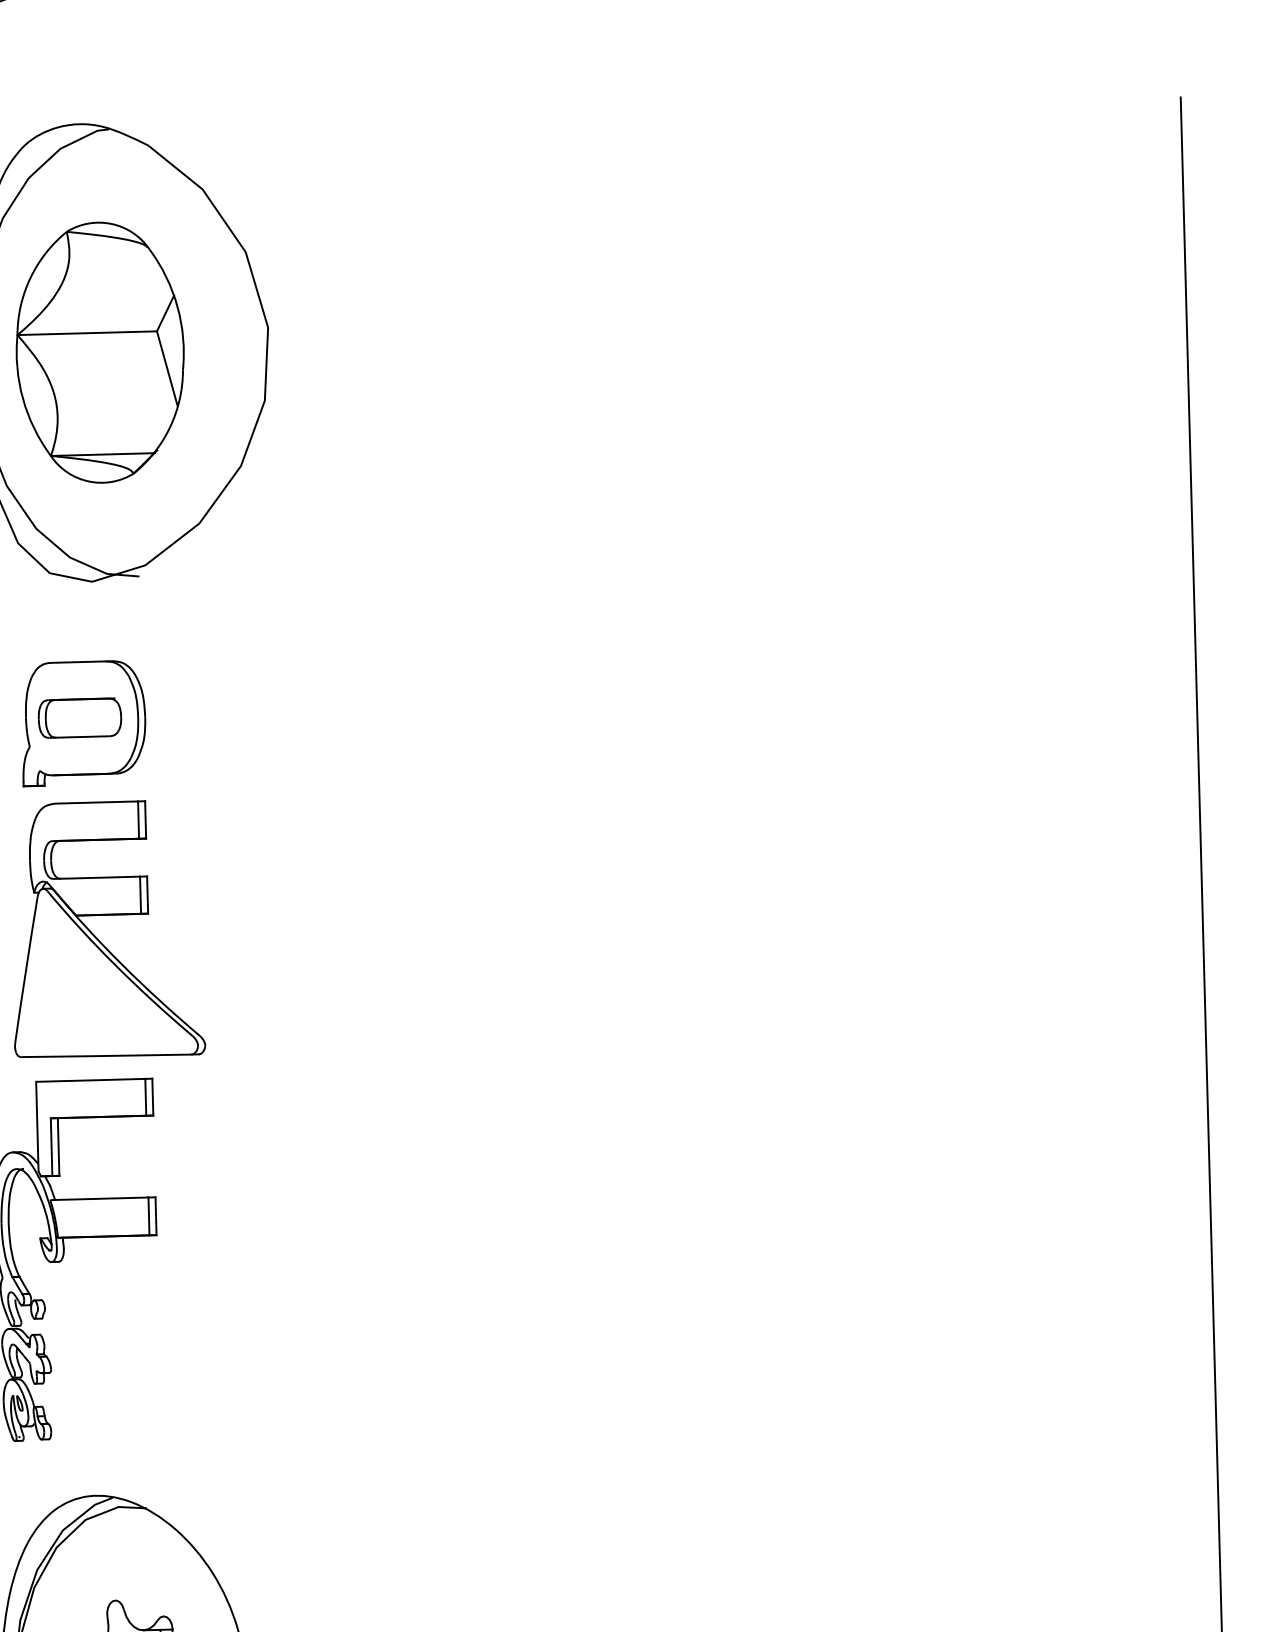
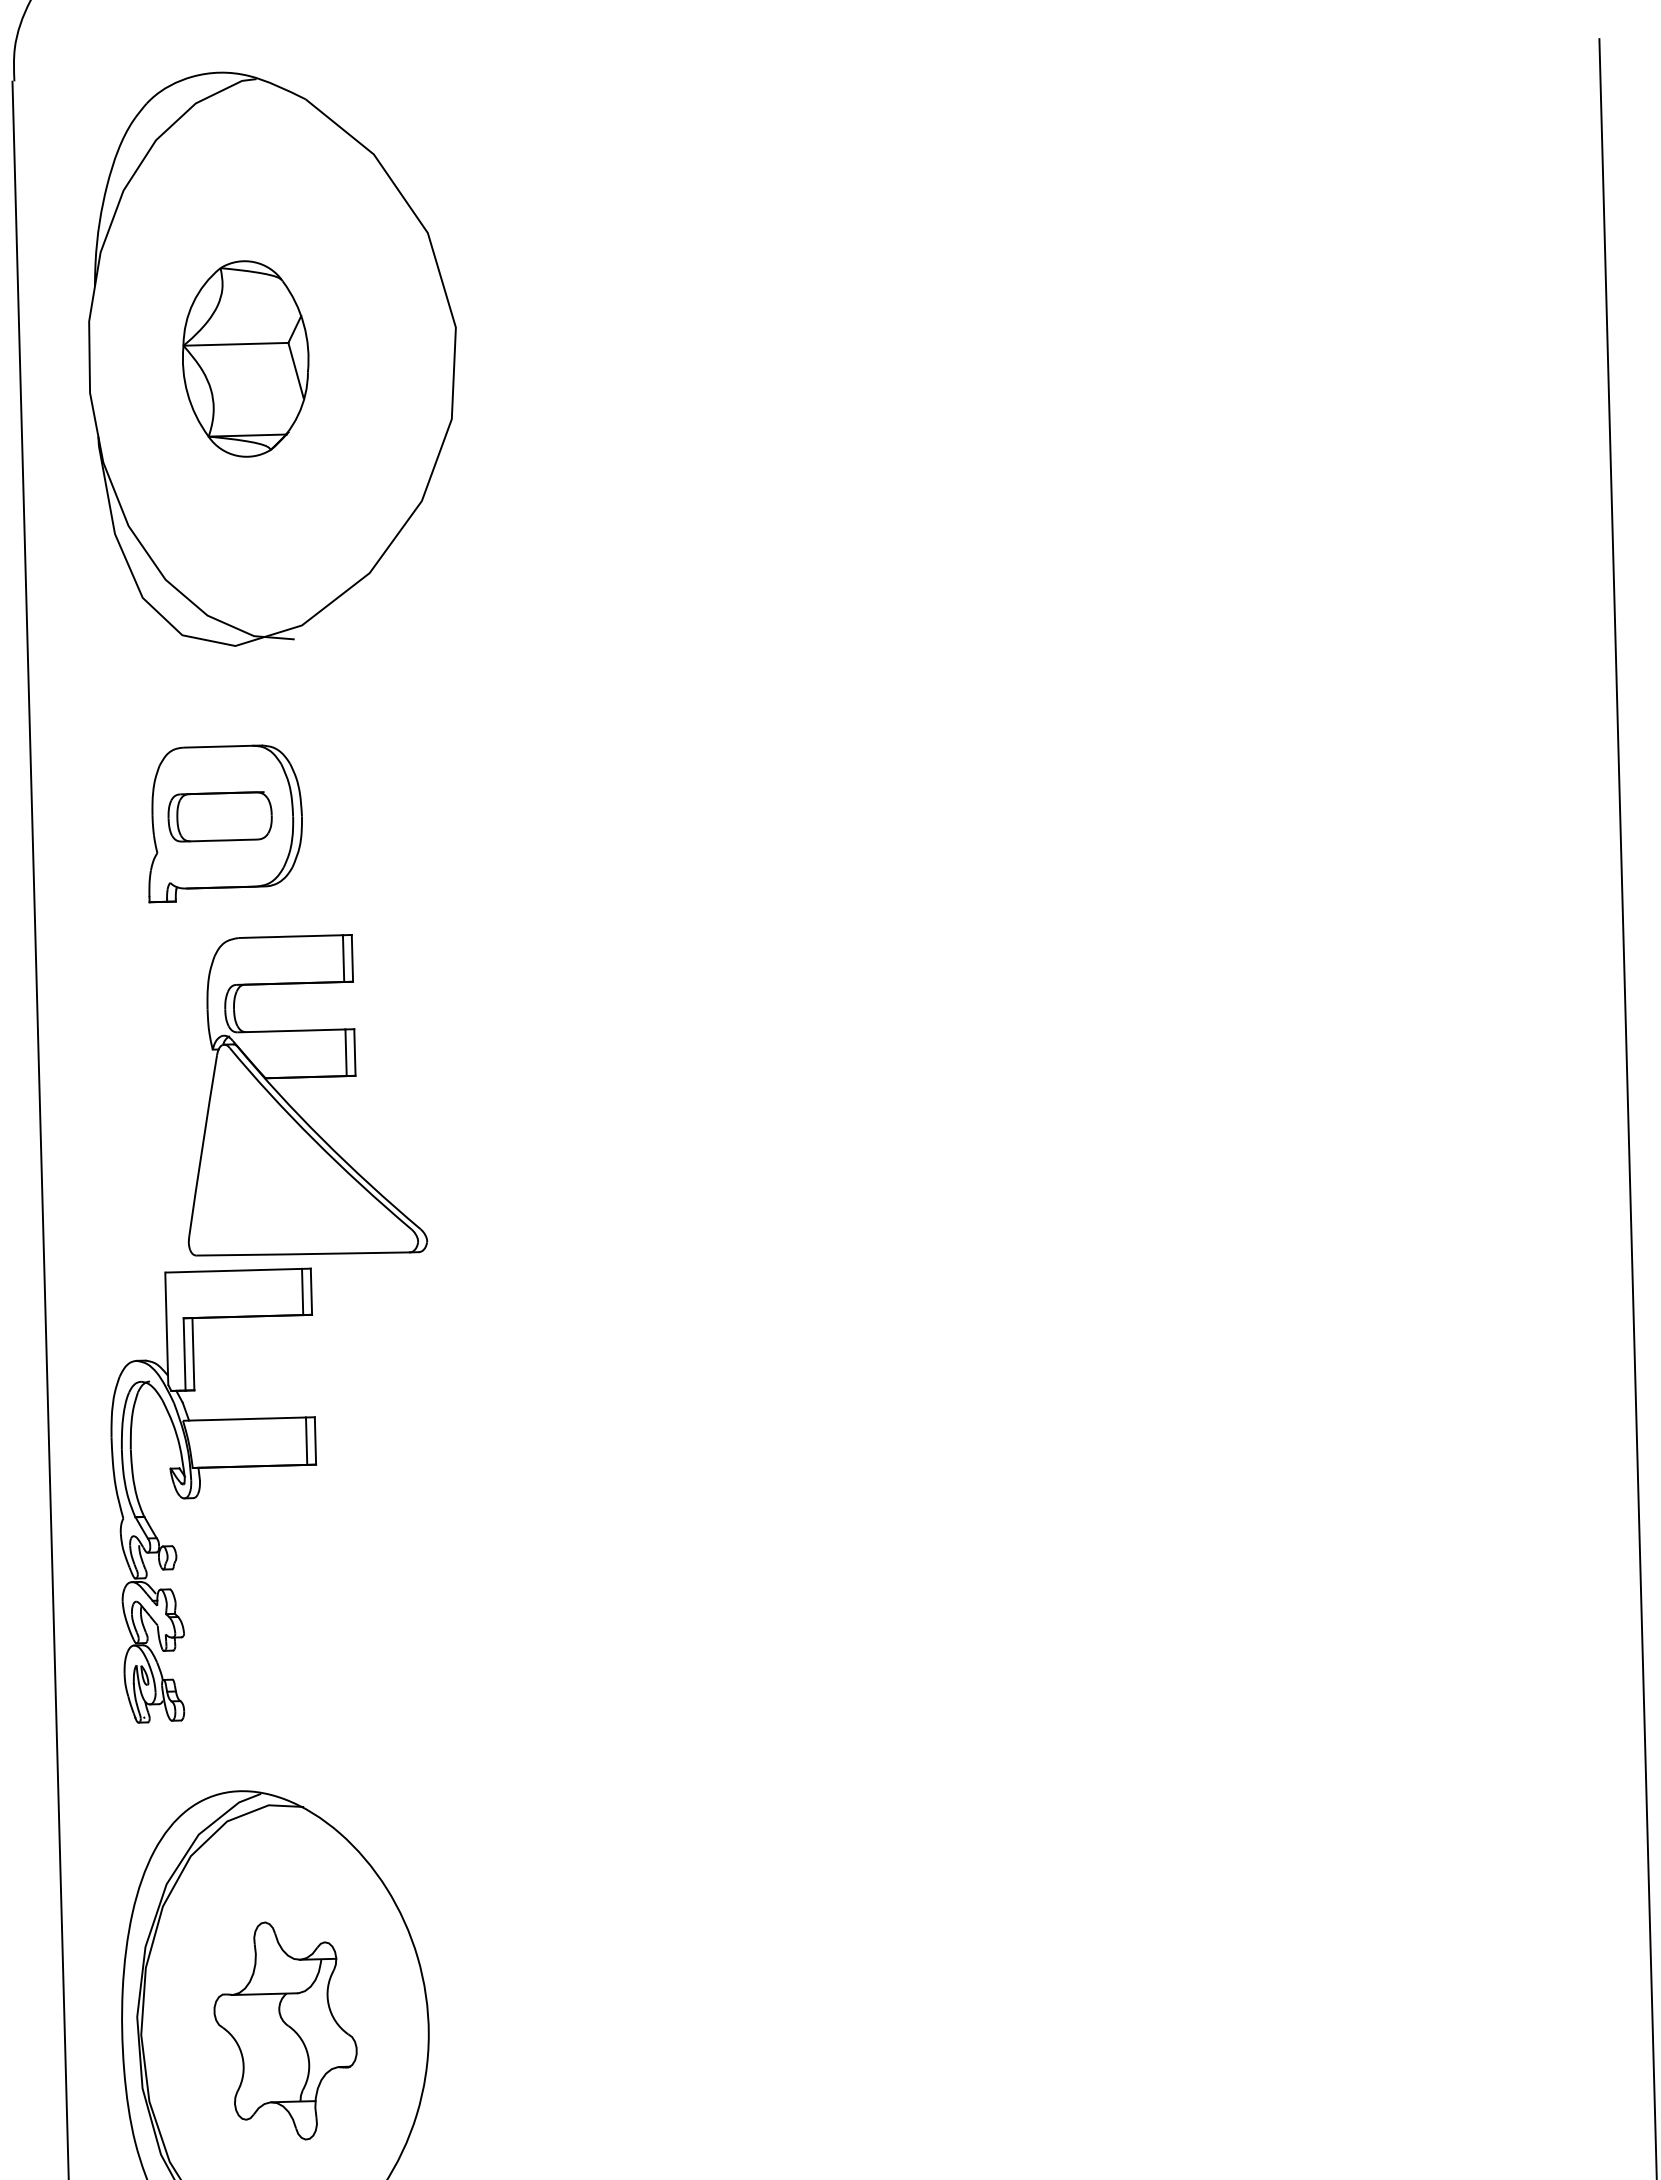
part: (100, 352) -> (245, 358), size x0.6
part: (109, 915) -> (307, 1078), moved

